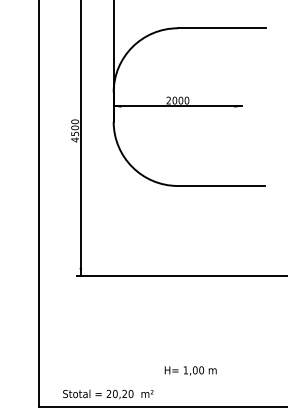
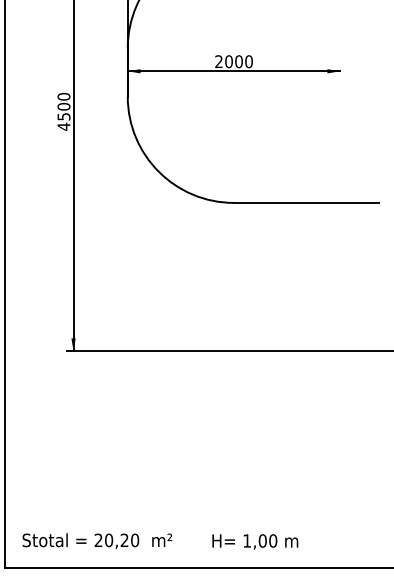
text: (190, 370) -> (254, 541), moved
text: (108, 394) -> (97, 541), moved

